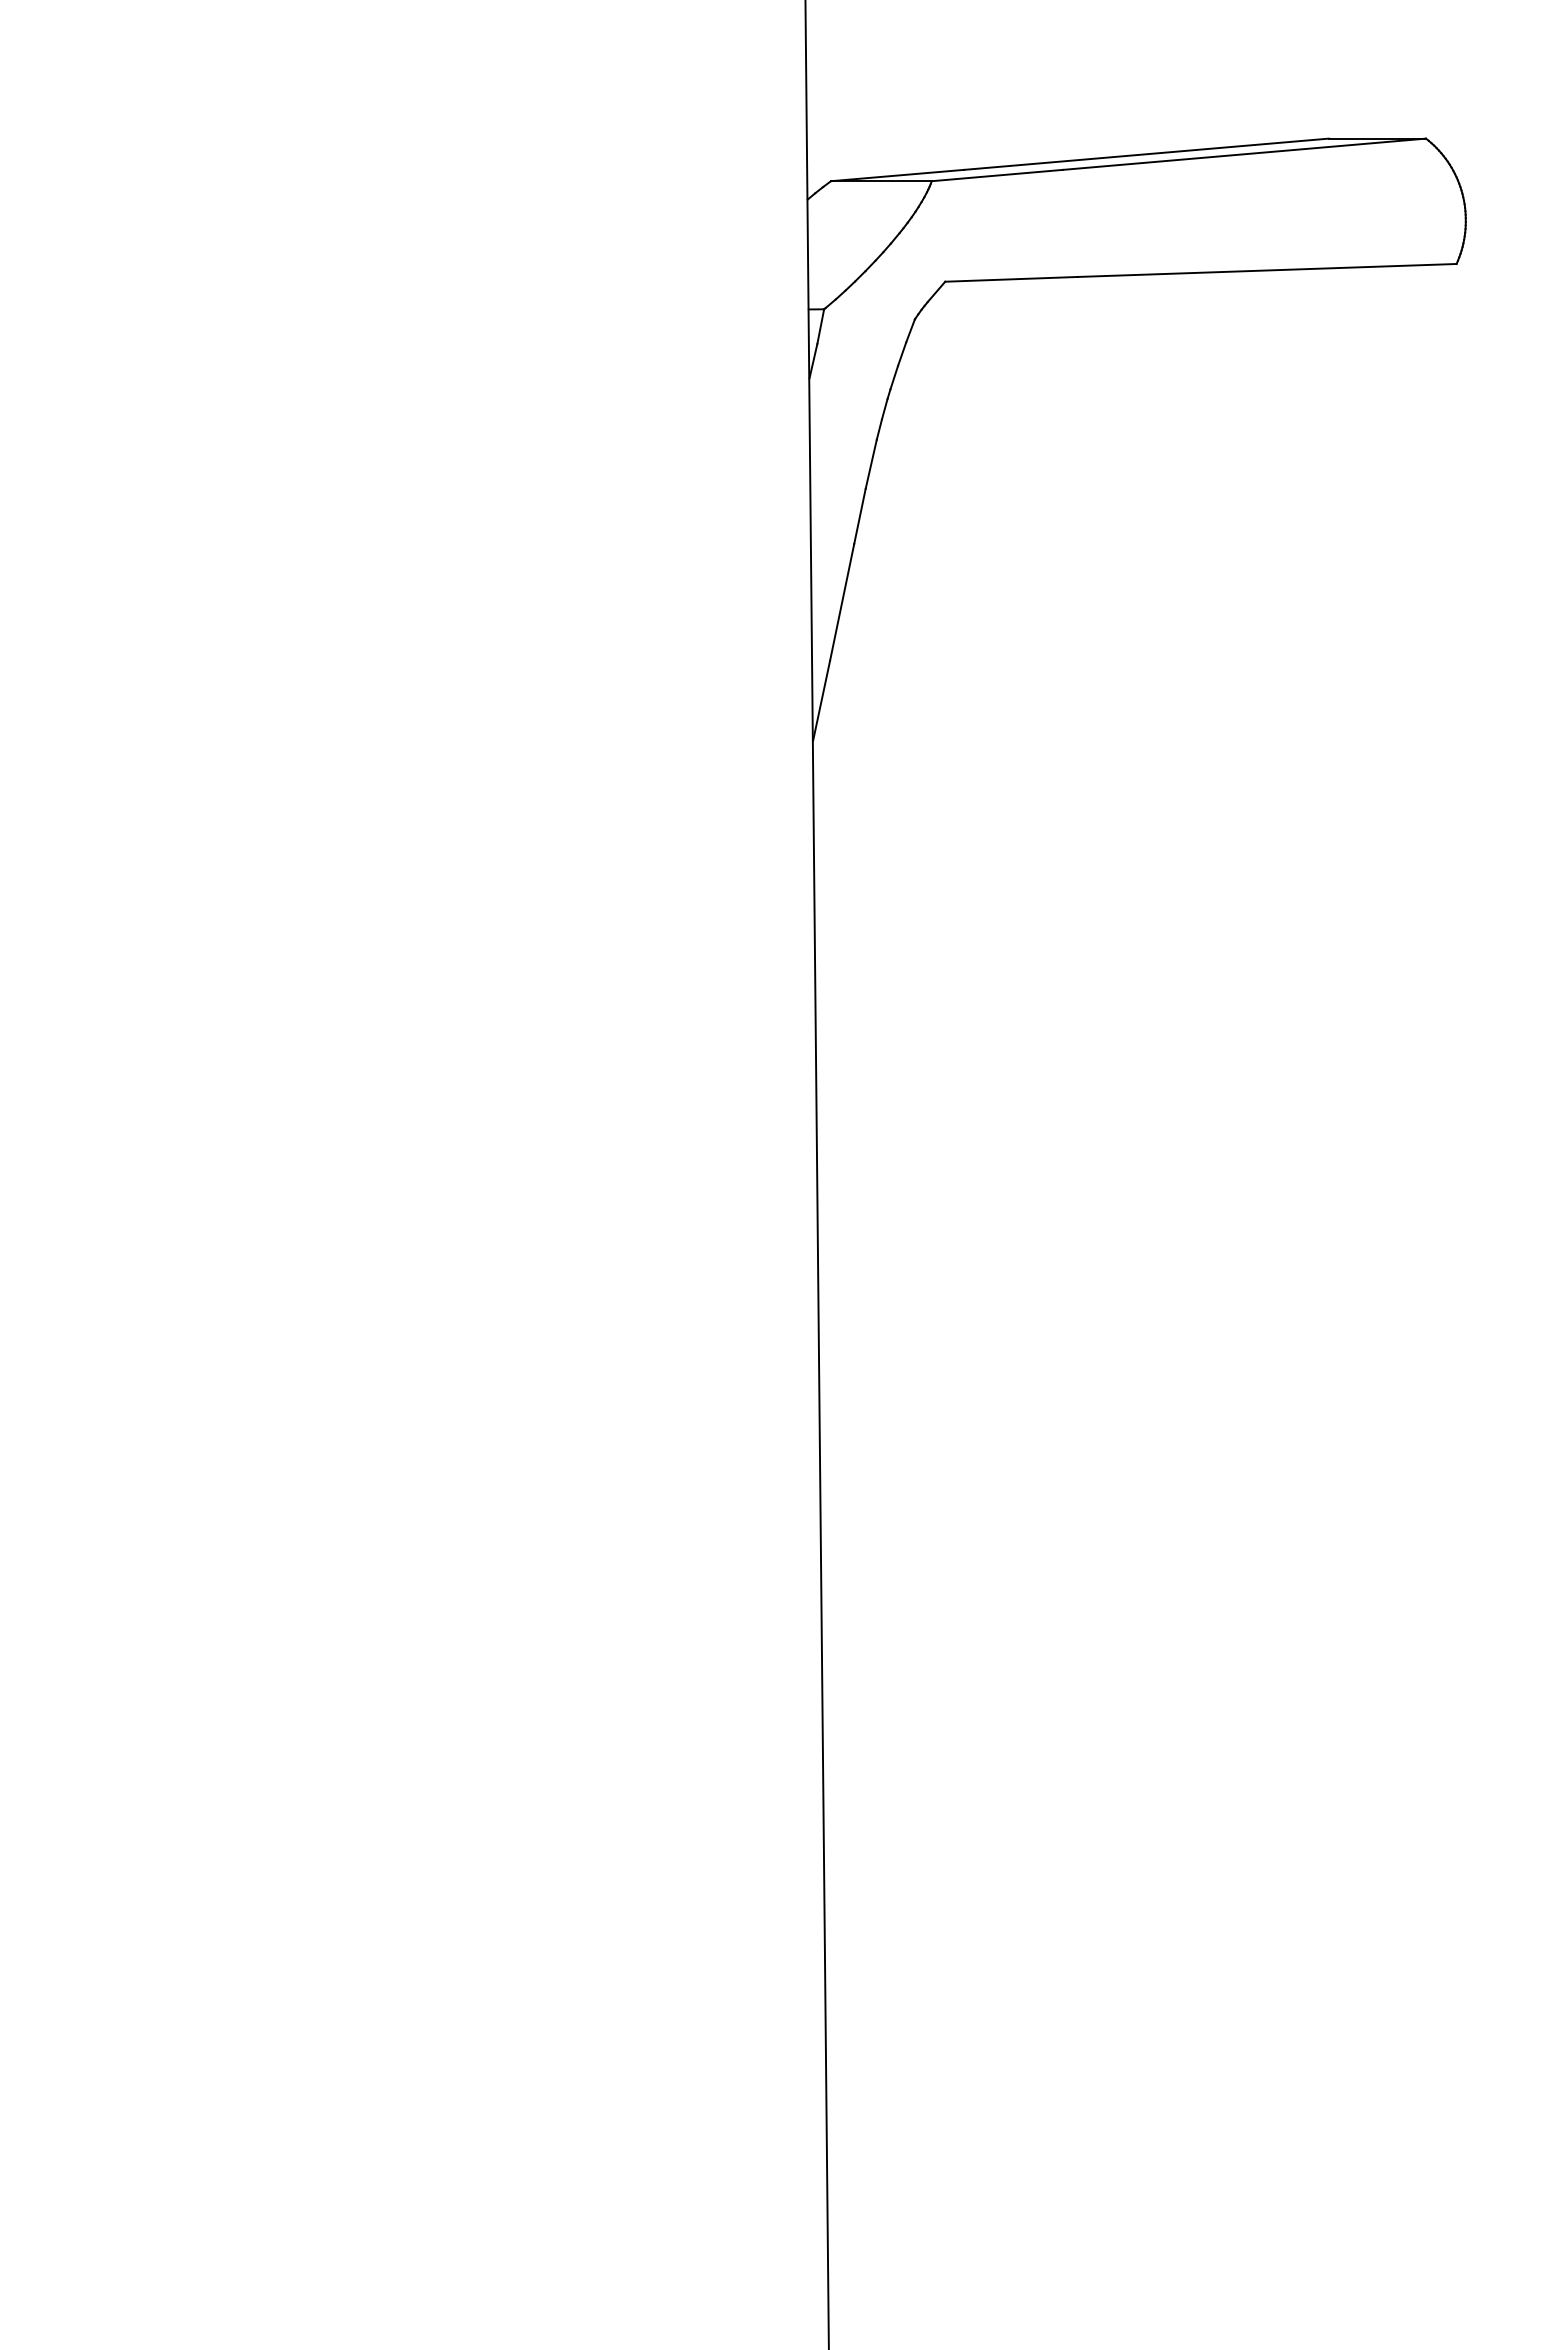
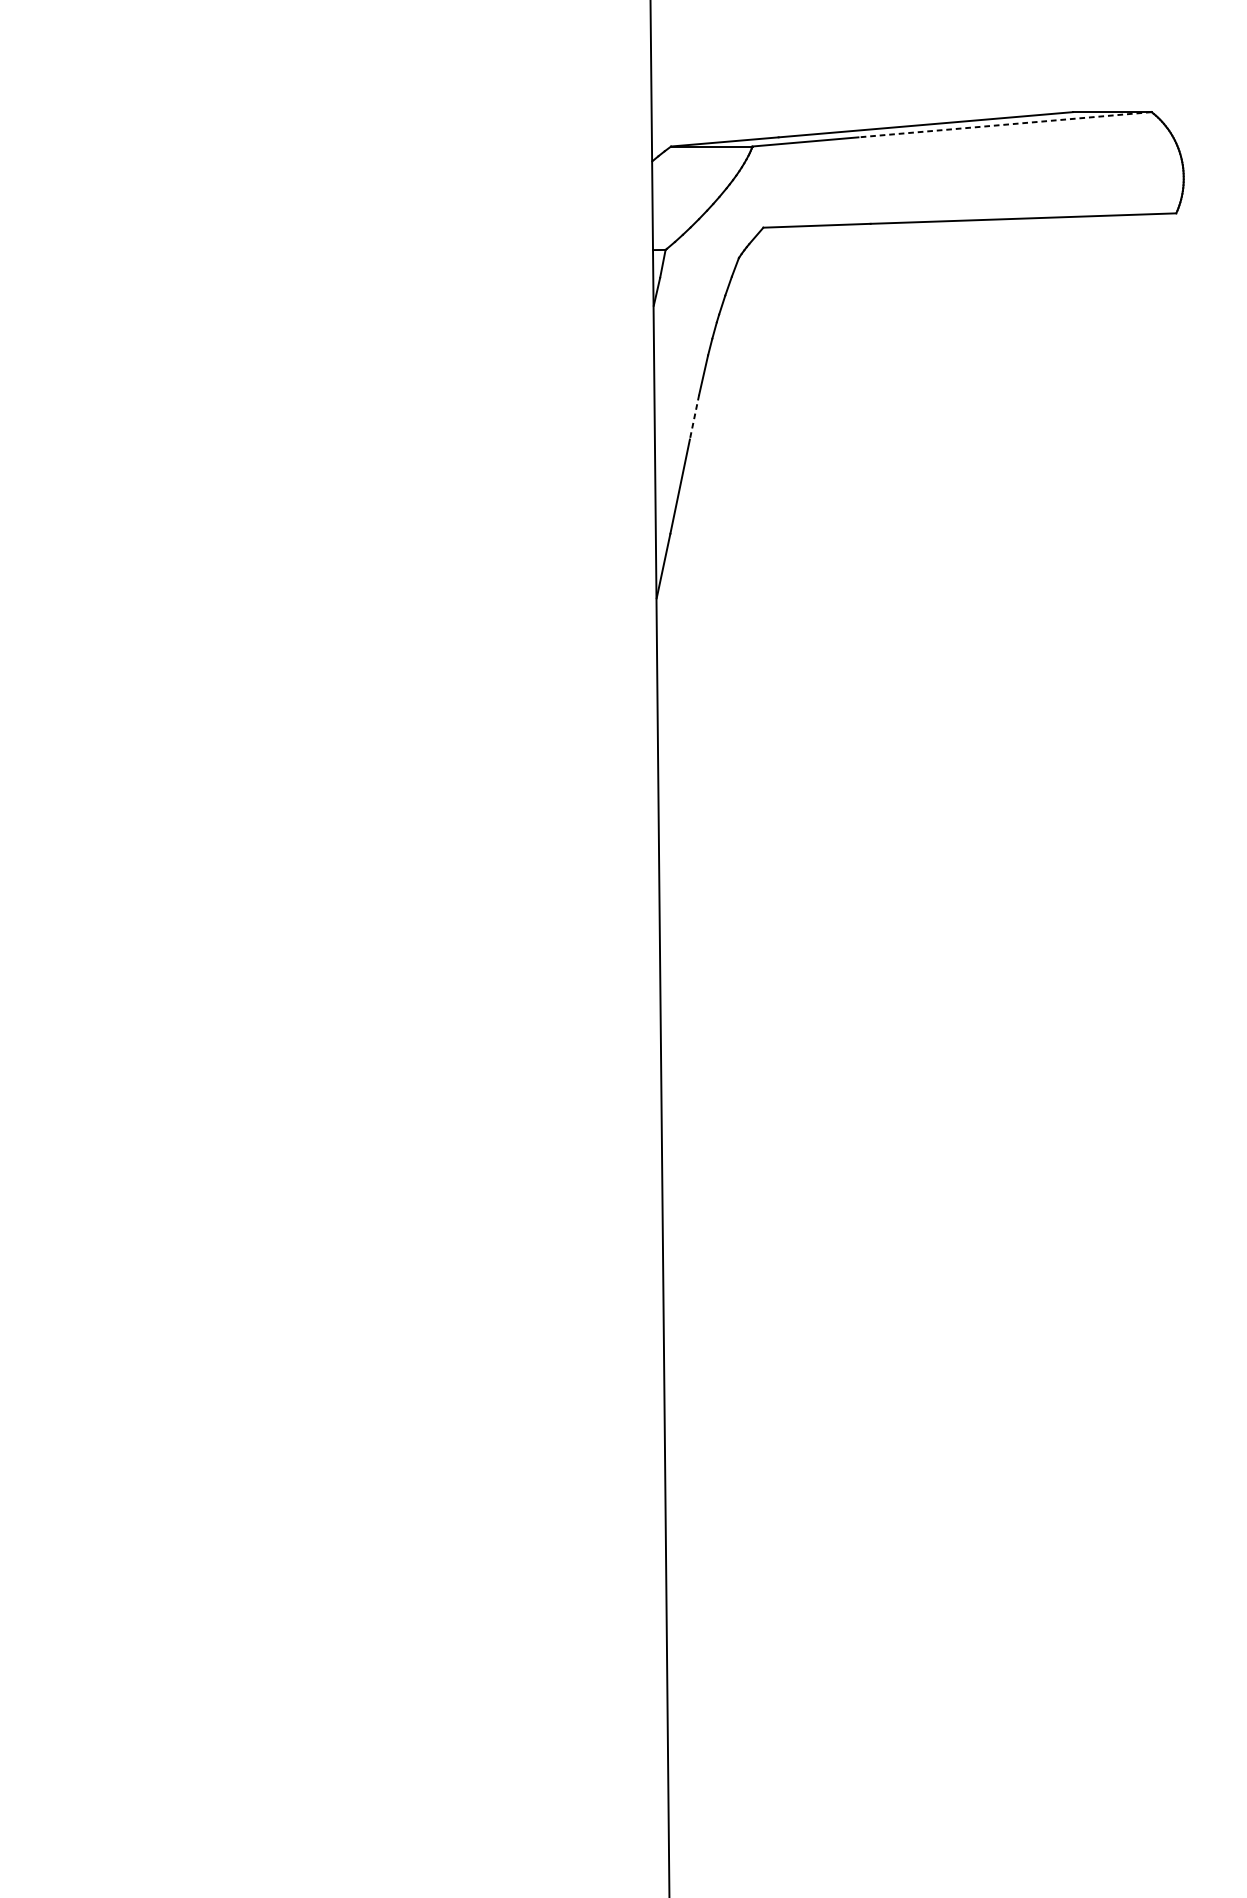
line: (1244, 154) -> (1005, 124), solid -> dashed
line: (859, 516) -> (694, 417), solid -> dashed

